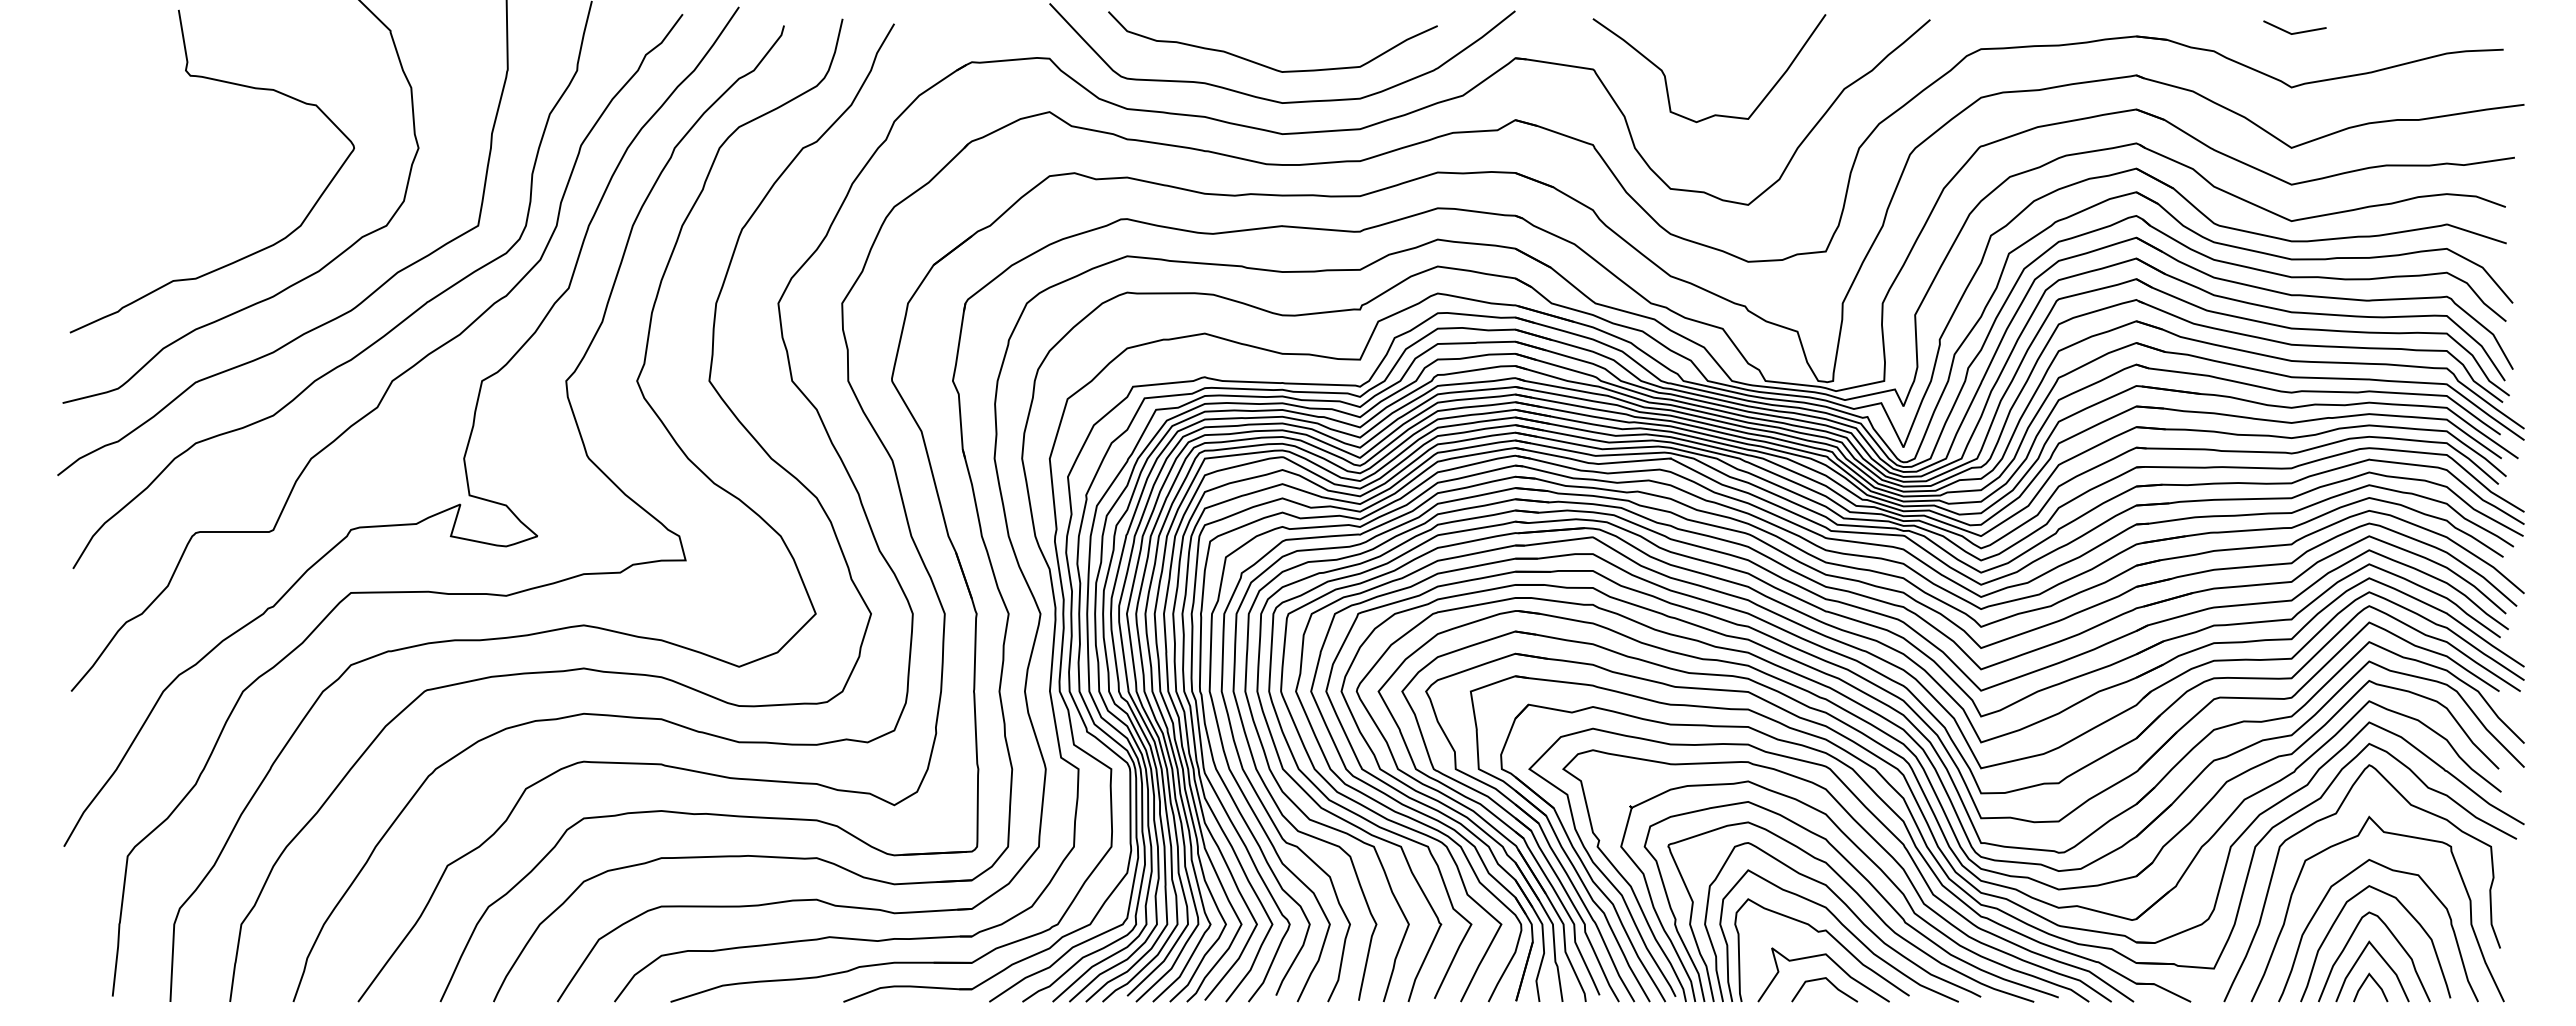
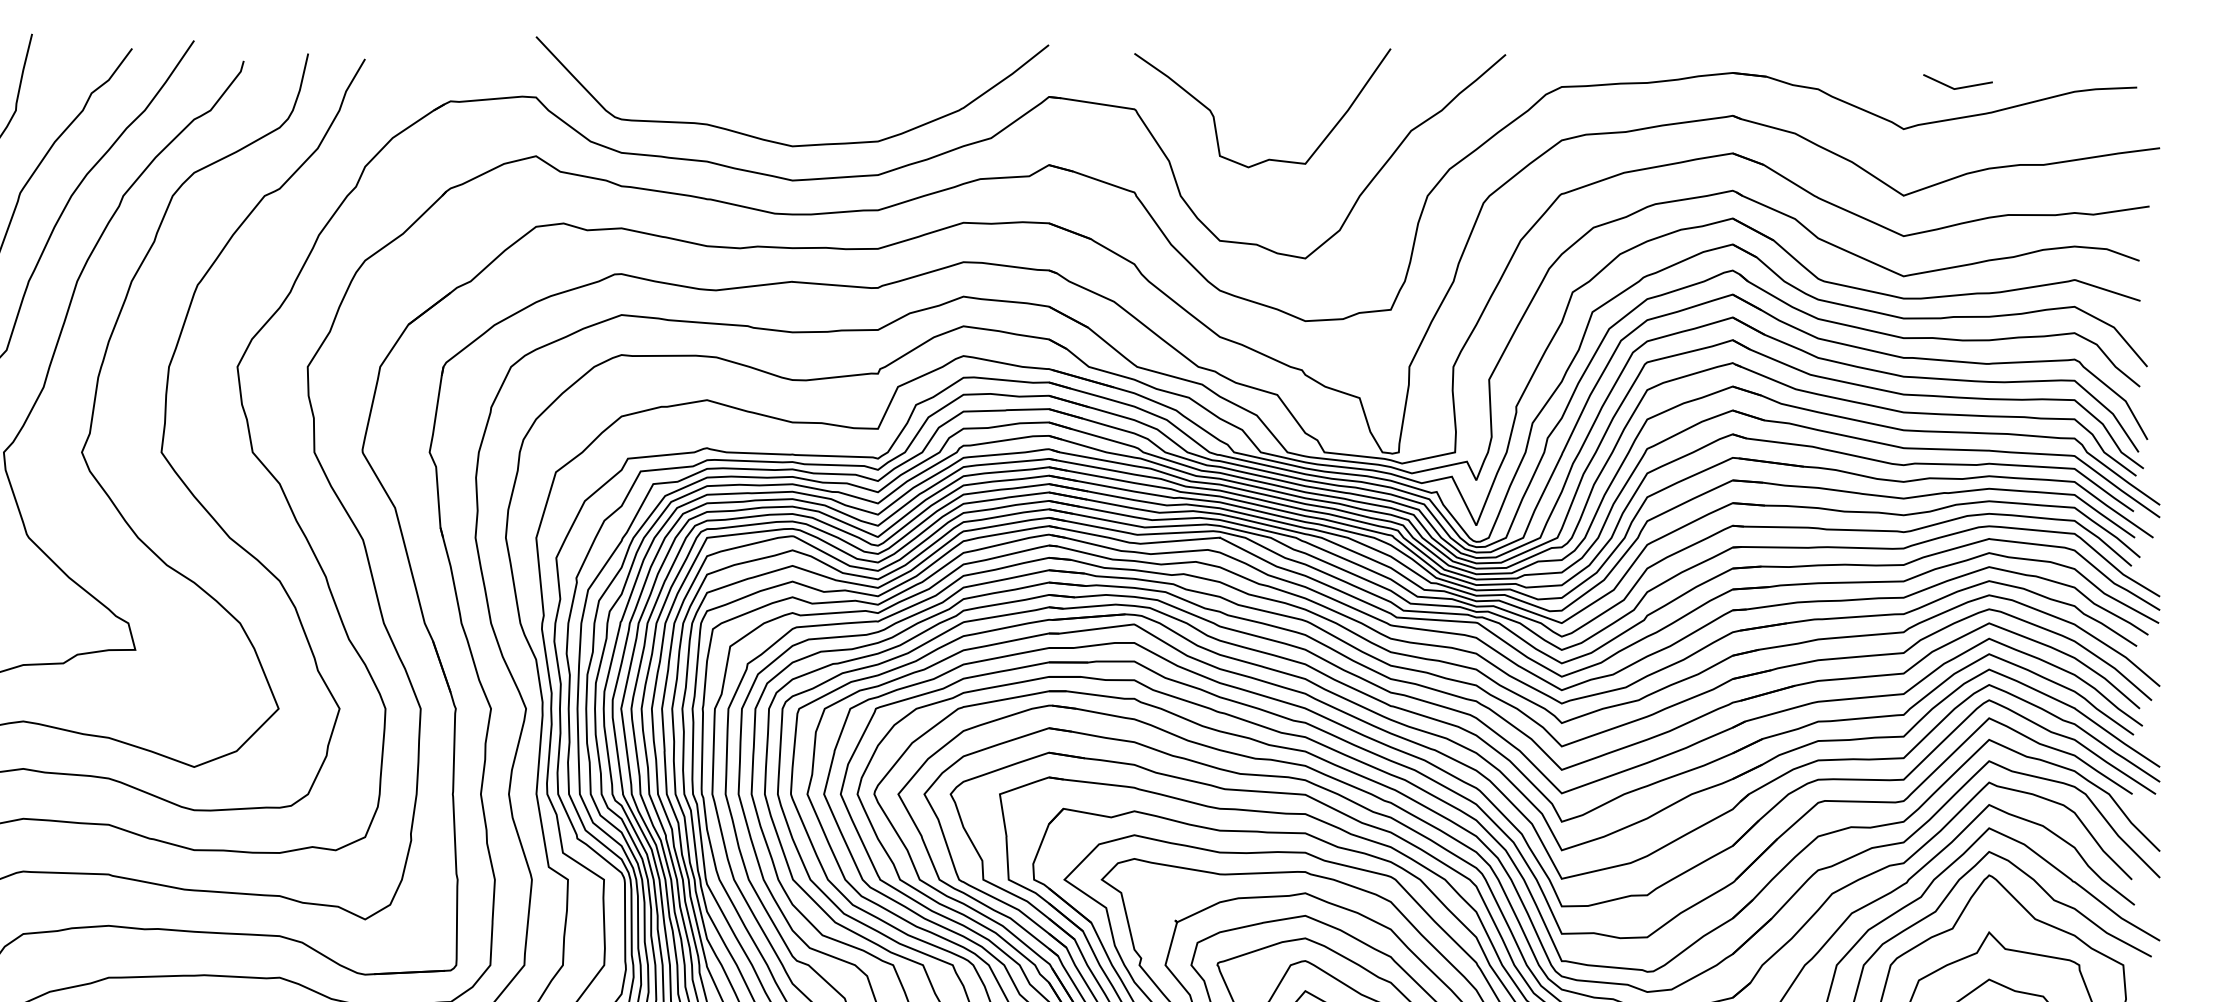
line: (2294, 32) -> (1957, 87), moved
curve: (1263, 64) -> (771, 103), removed

